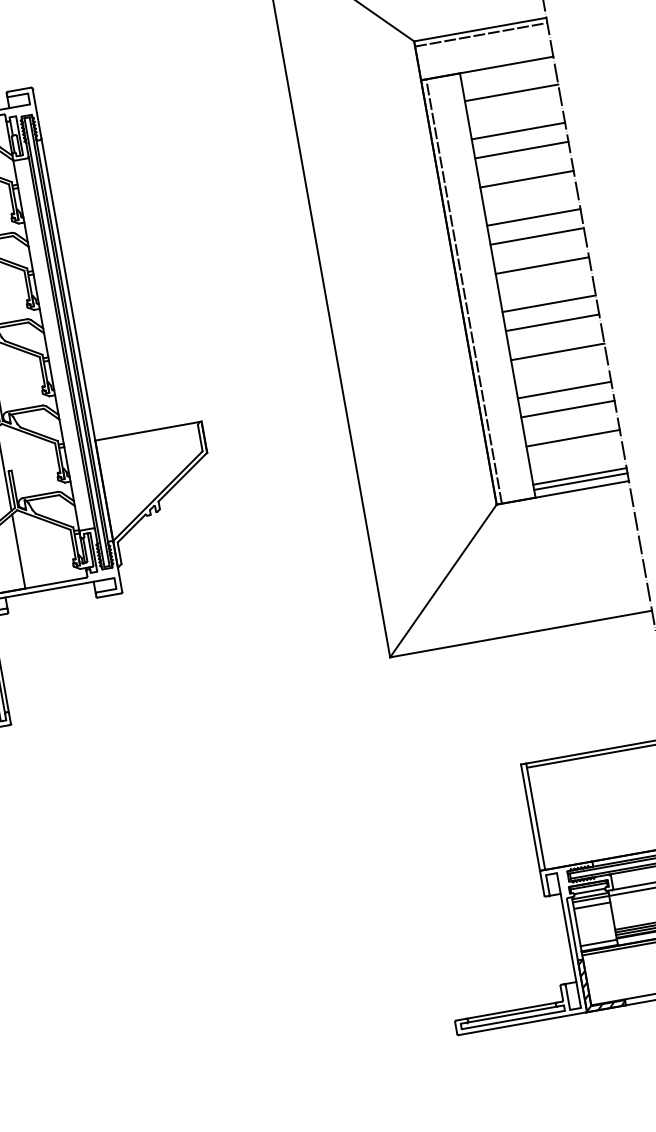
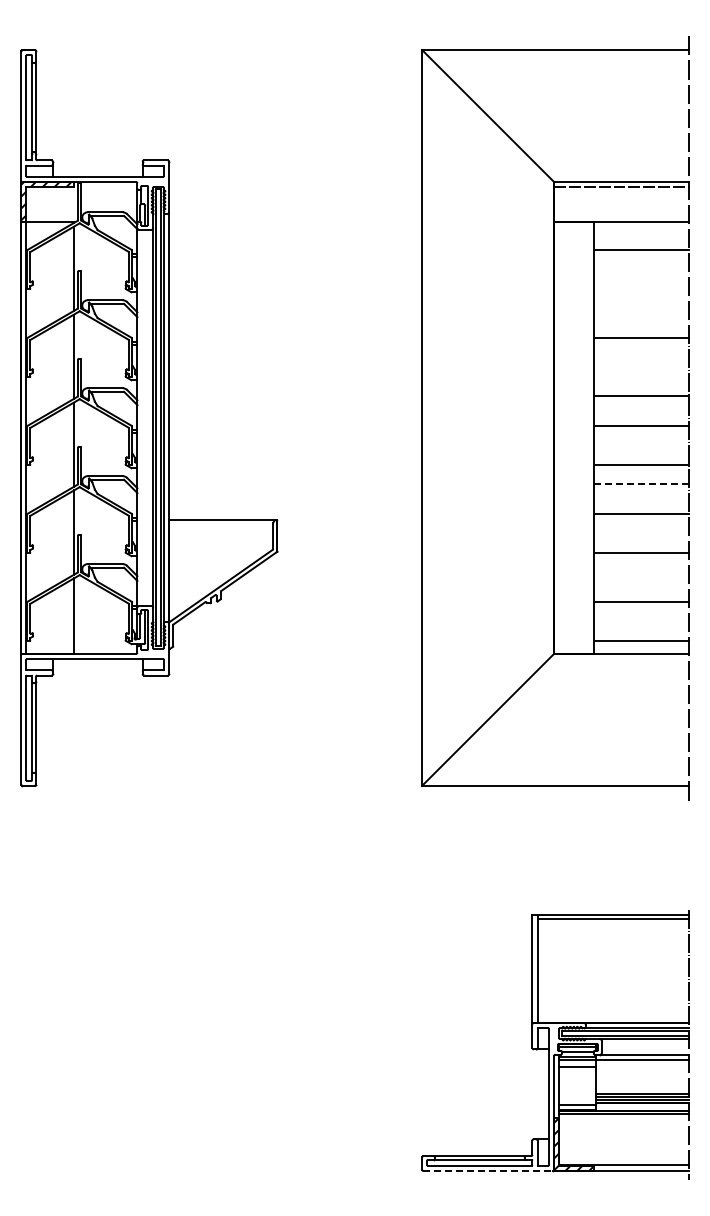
line: (517, 130) -> (640, 288), removed
line: (521, 150) -> (640, 308), removed
line: (533, 217) -> (640, 376), removed
line: (464, 291) -> (559, 437), removed
line: (552, 323) -> (641, 484), solid -> dashed
line: (567, 409) -> (640, 572), removed
line: (580, 481) -> (640, 645), removed
line: (522, 1023) -> (488, 1170), solid -> dashed

